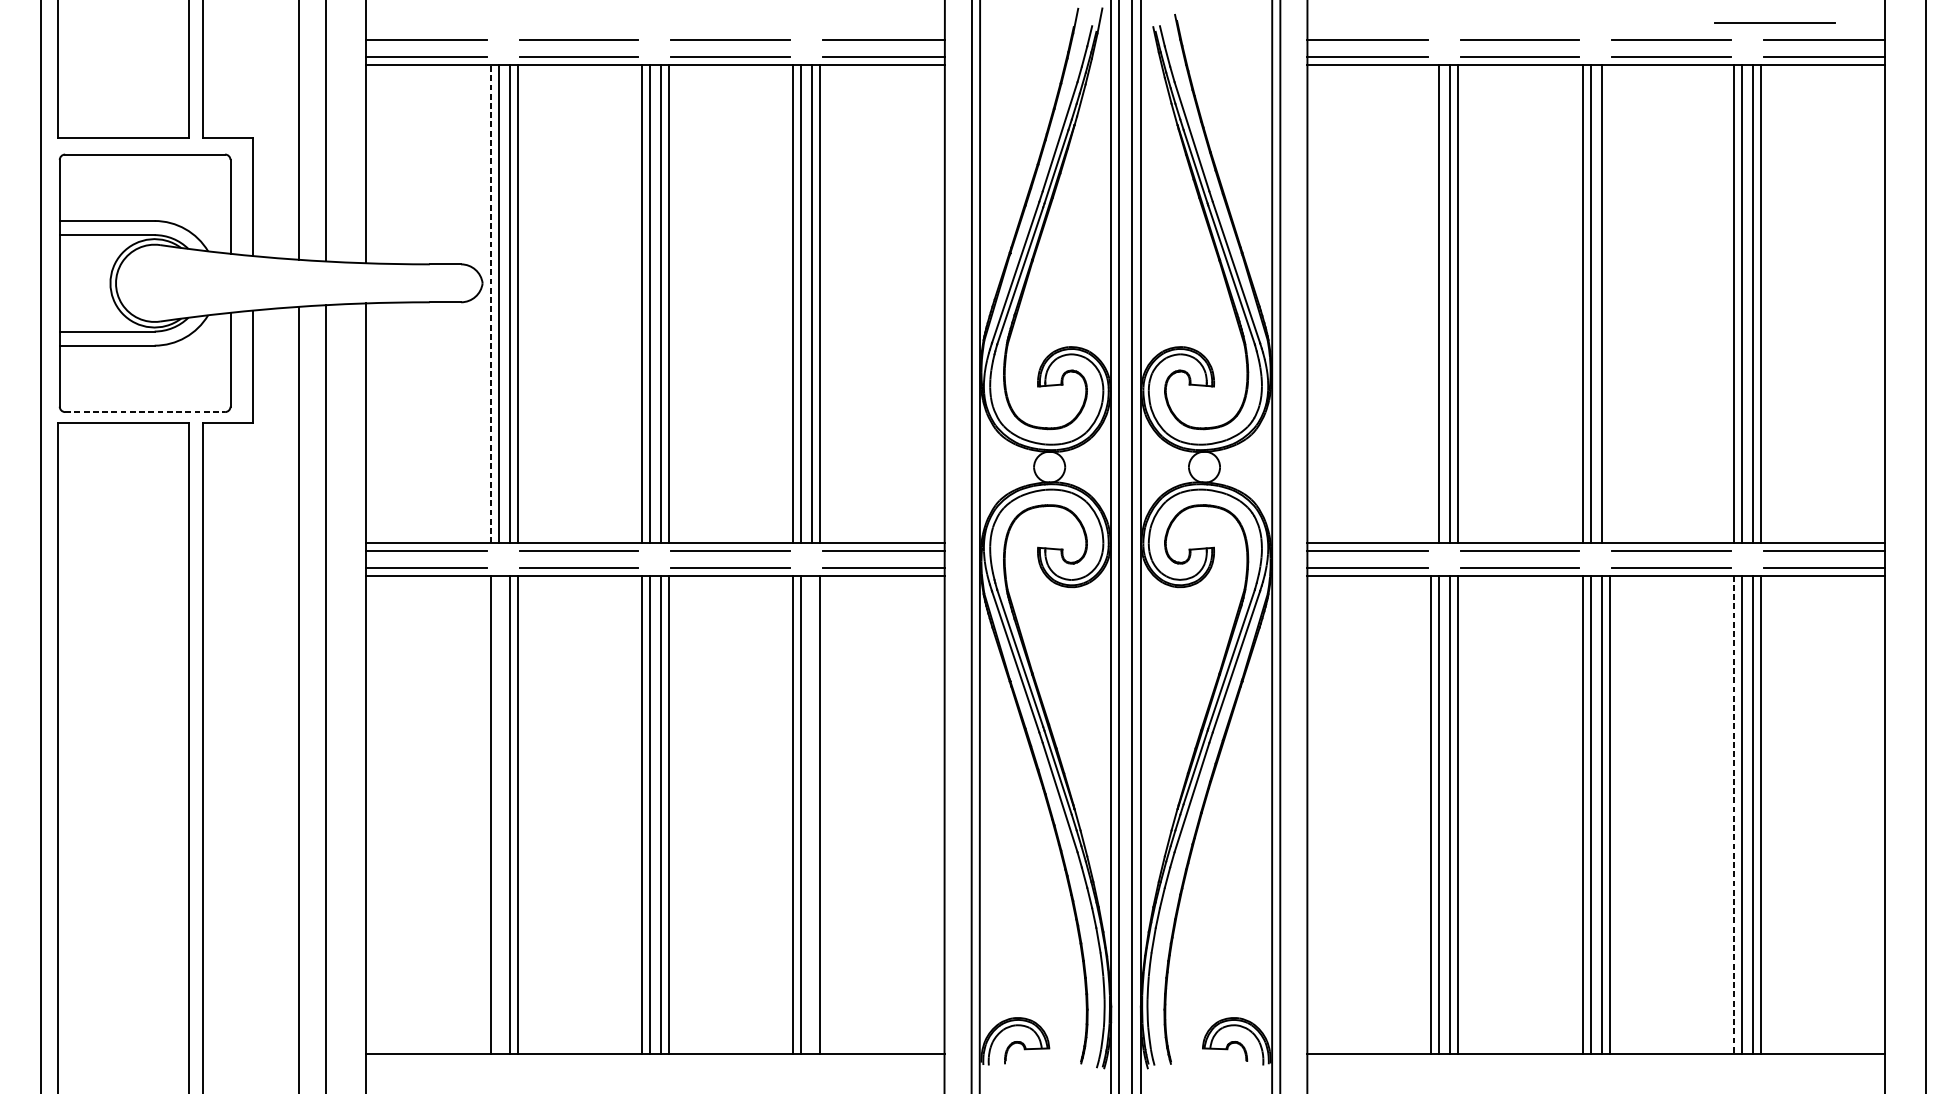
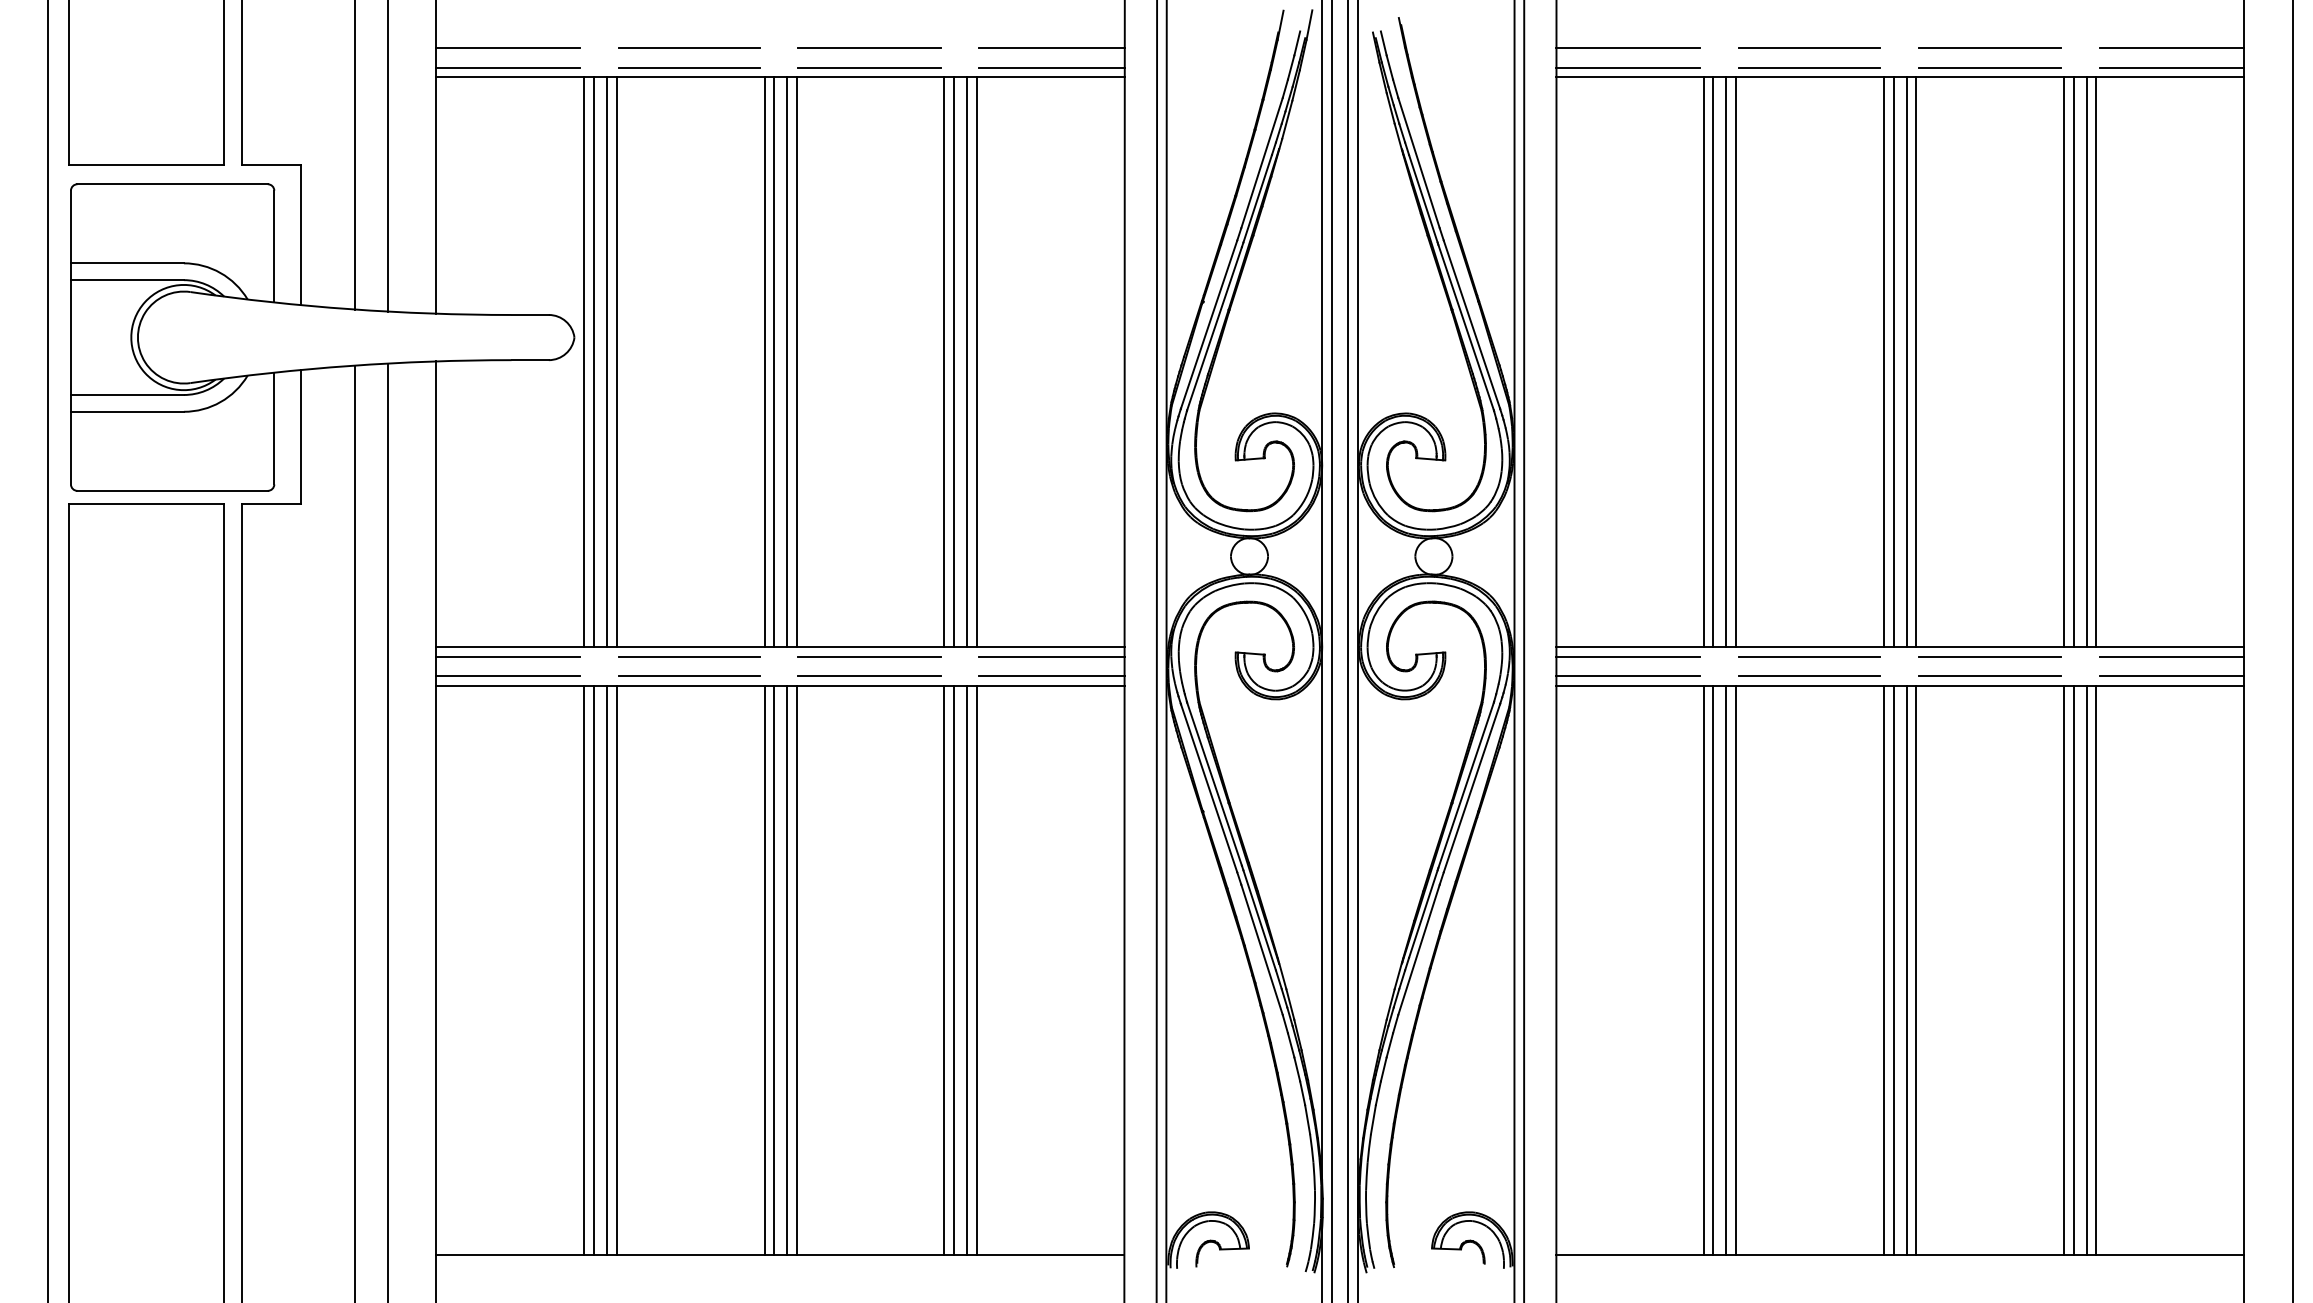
line: (1774, 22) -> (2112, 27), removed
line: (1430, 303) -> (1703, 361), added
line: (1609, 303) -> (1916, 361), added
line: (491, 304) -> (584, 362), dashed -> solid
line: (145, 411) -> (173, 490), dashed -> solid
line: (499, 814) -> (594, 970), added
line: (811, 814) -> (966, 970), added
line: (1734, 814) -> (2064, 970), dashed -> solid

